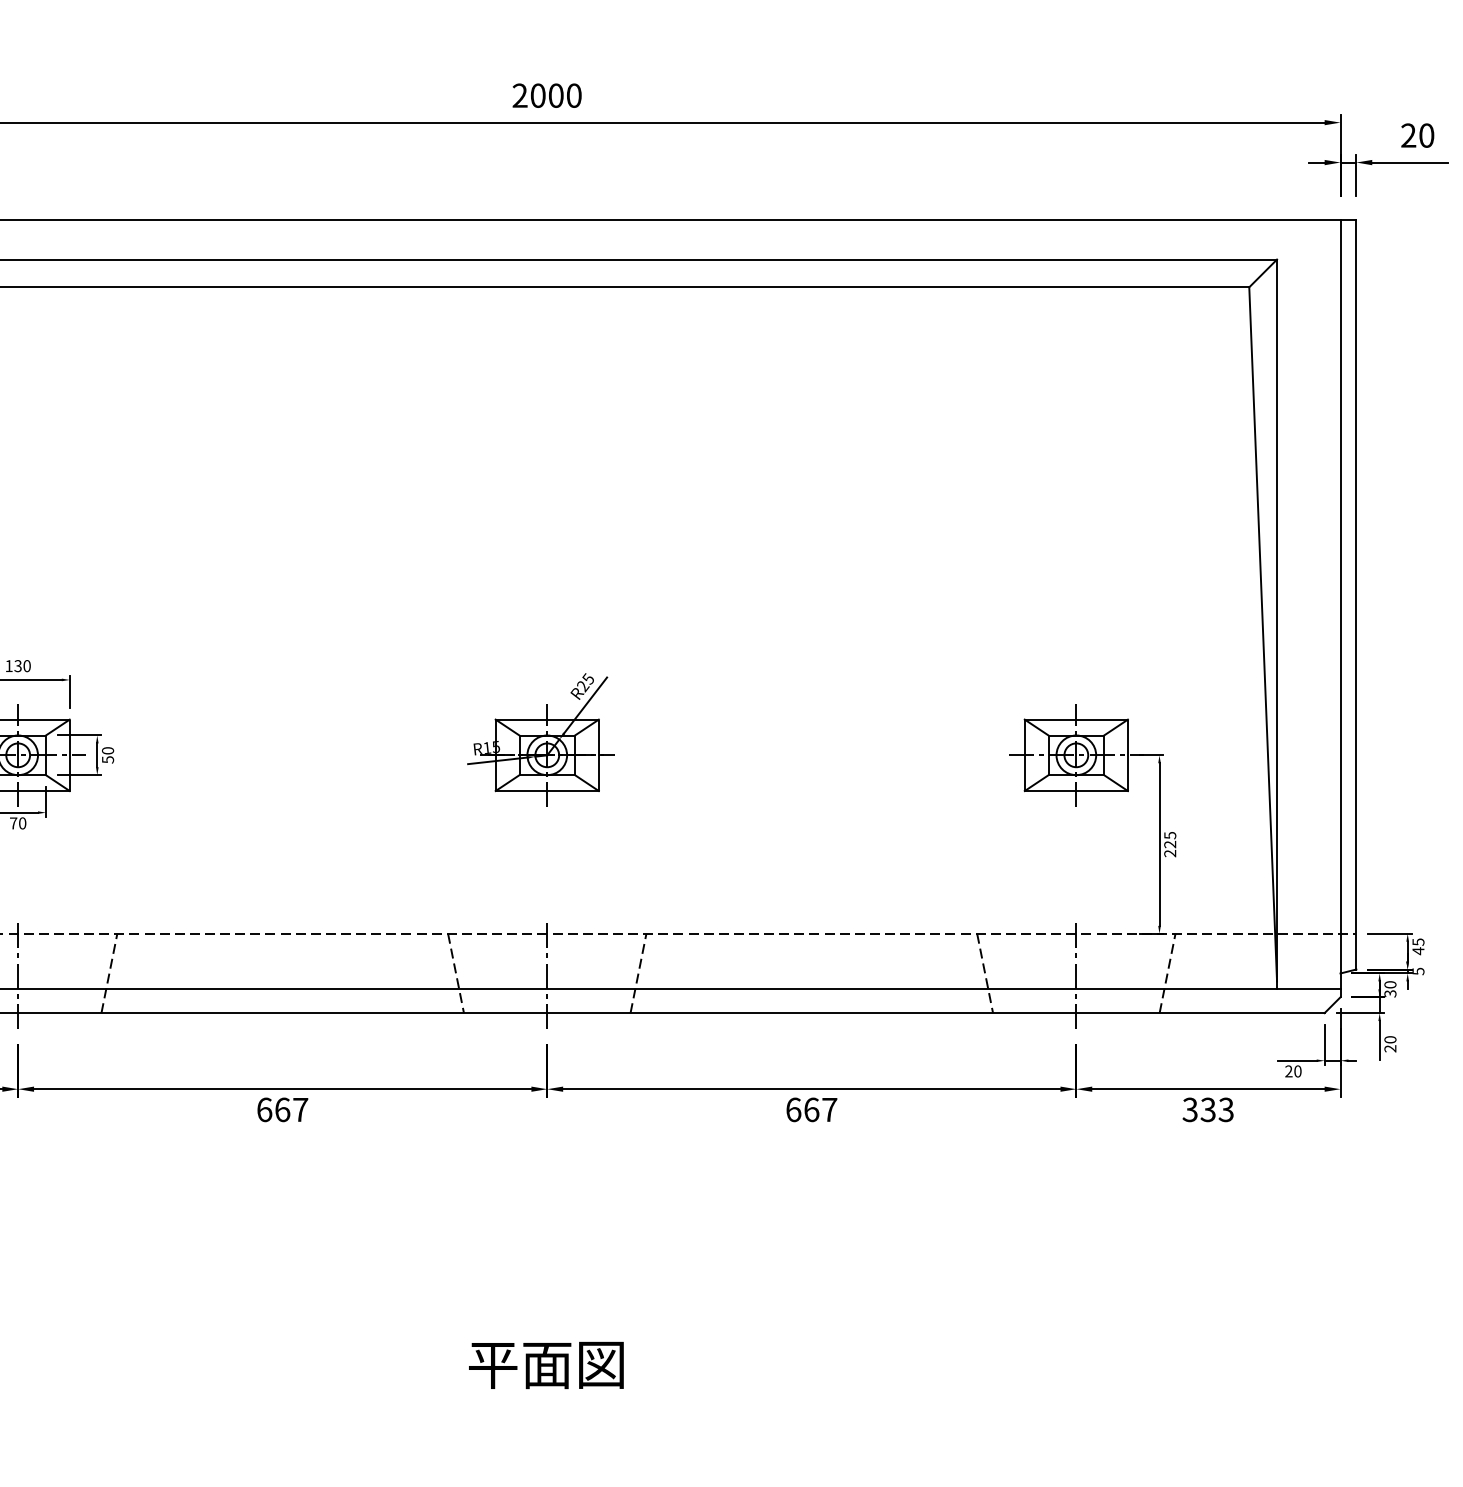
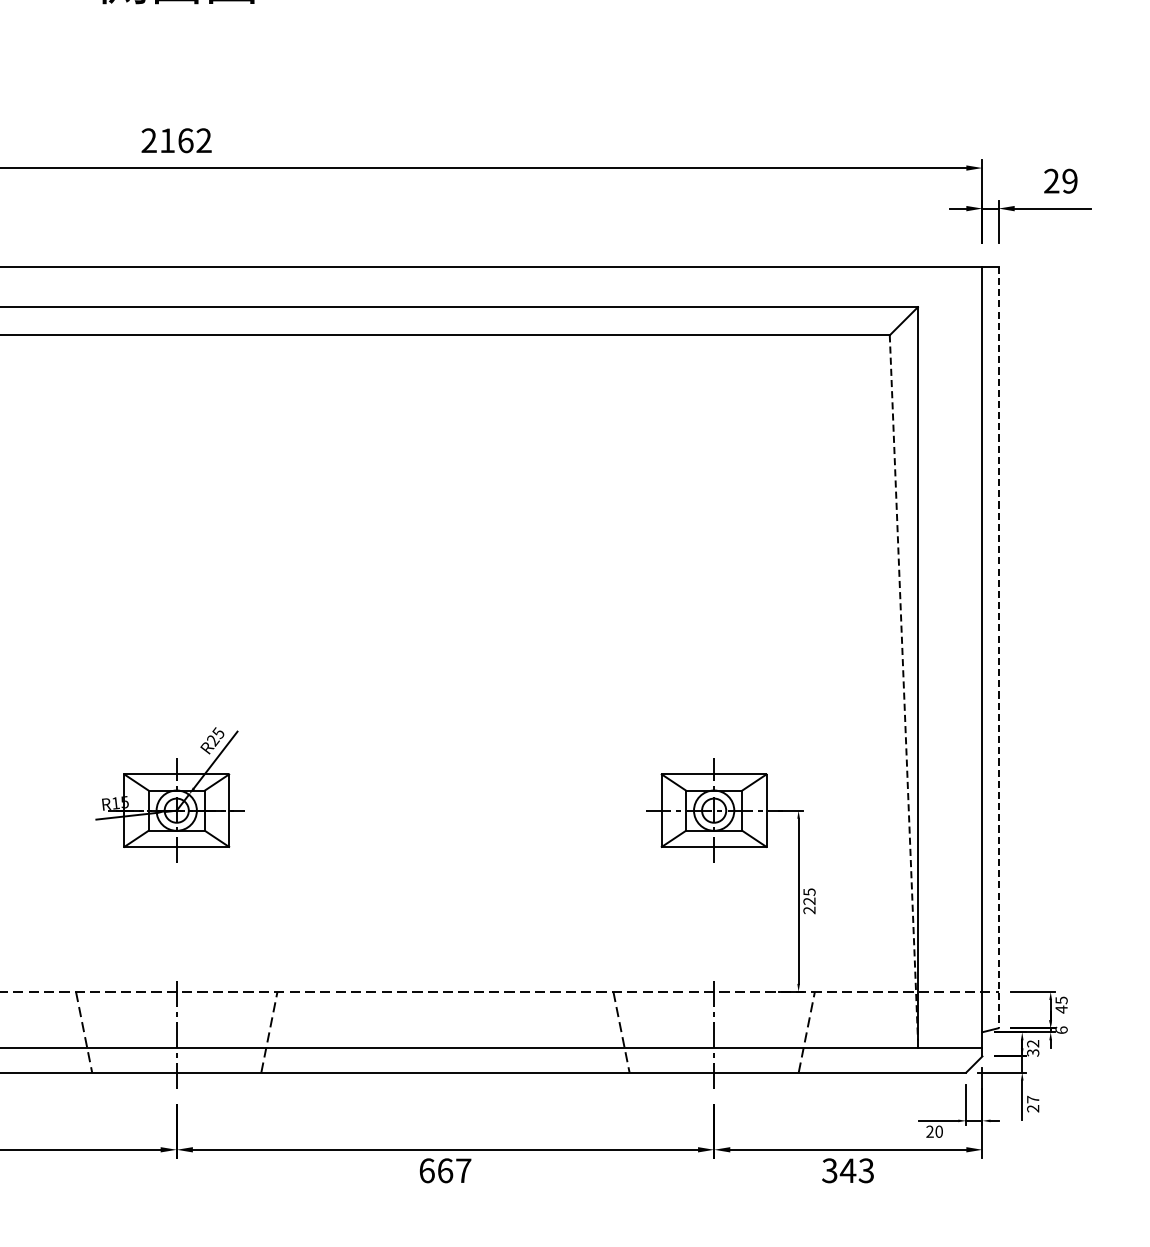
text: (556, 95) -> (186, 140), 2000 -> 2162
text: (1426, 135) -> (1069, 181), 20 -> 29
line: (1356, 594) -> (998, 647), solid -> dashed
line: (1263, 634) -> (904, 687), solid -> dashed
text: (1418, 971) -> (1061, 1030), 5 -> 6
text: (1390, 984) -> (1033, 1043), 30 -> 32
text: (1390, 1039) -> (1033, 1099), 20 -> 27
text: (1208, 1109) -> (848, 1170), 333 -> 343

